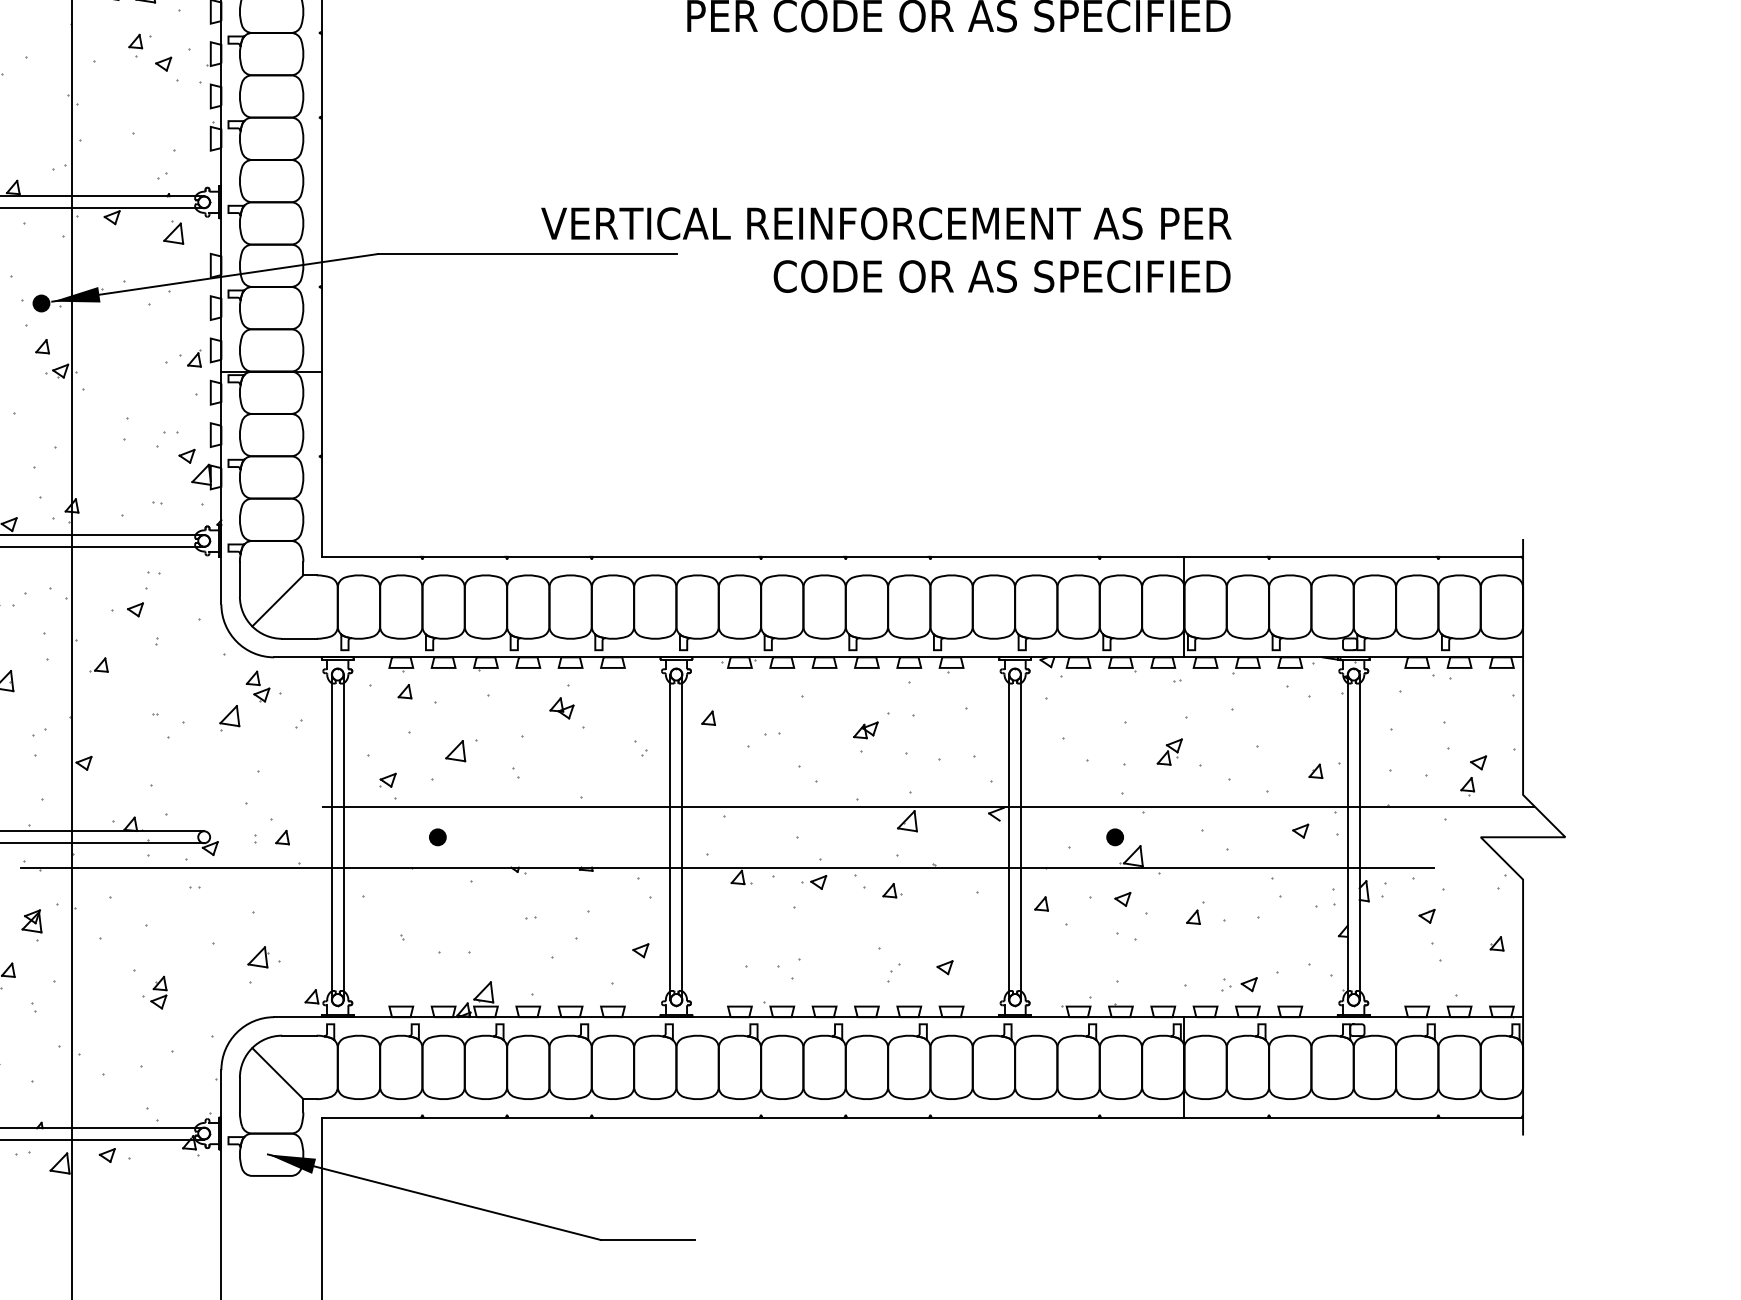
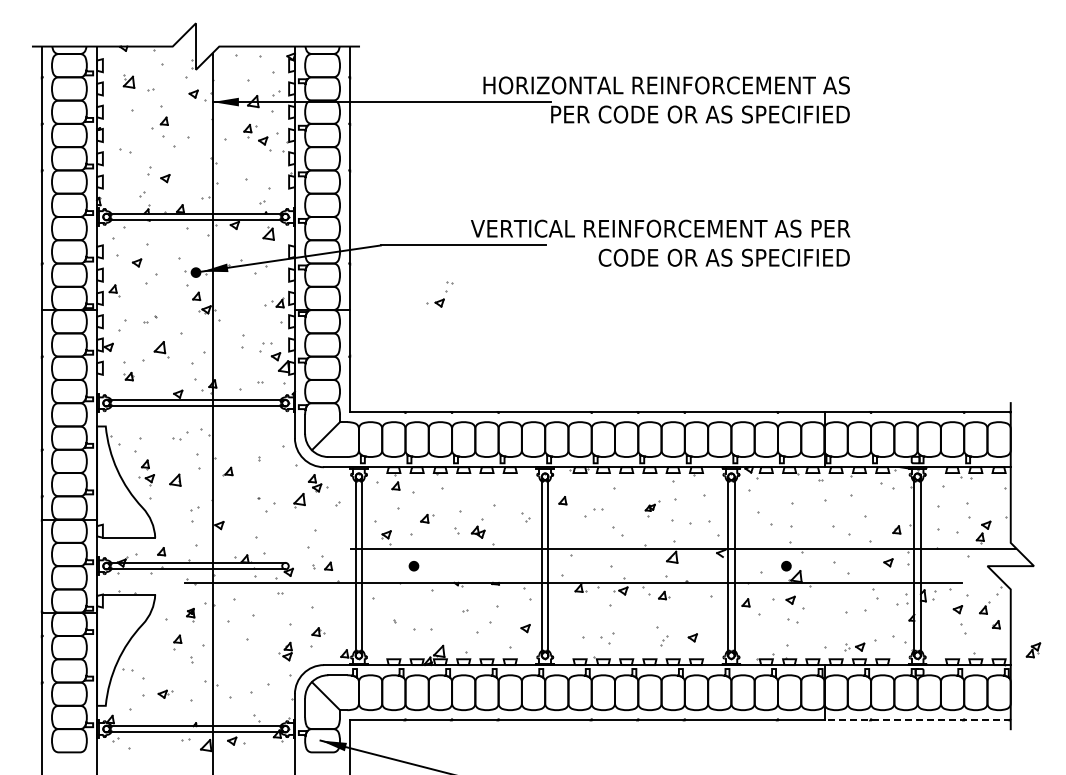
part: (135, 594) -> (439, 294), moved
part: (560, 701) -> (477, 528), moved
part: (871, 732) -> (652, 508), size x0.7
part: (460, 750) -> (426, 518), size x0.7
part: (1169, 752) -> (1033, 650), moved
part: (1195, 912) -> (984, 607), moved
part: (31, 925) -> (190, 614), size x0.7
part: (264, 956) -> (318, 631), size x0.7
part: (155, 992) -> (285, 651), moved
line: (1353, 1117) -> (917, 720), solid -> dashed

